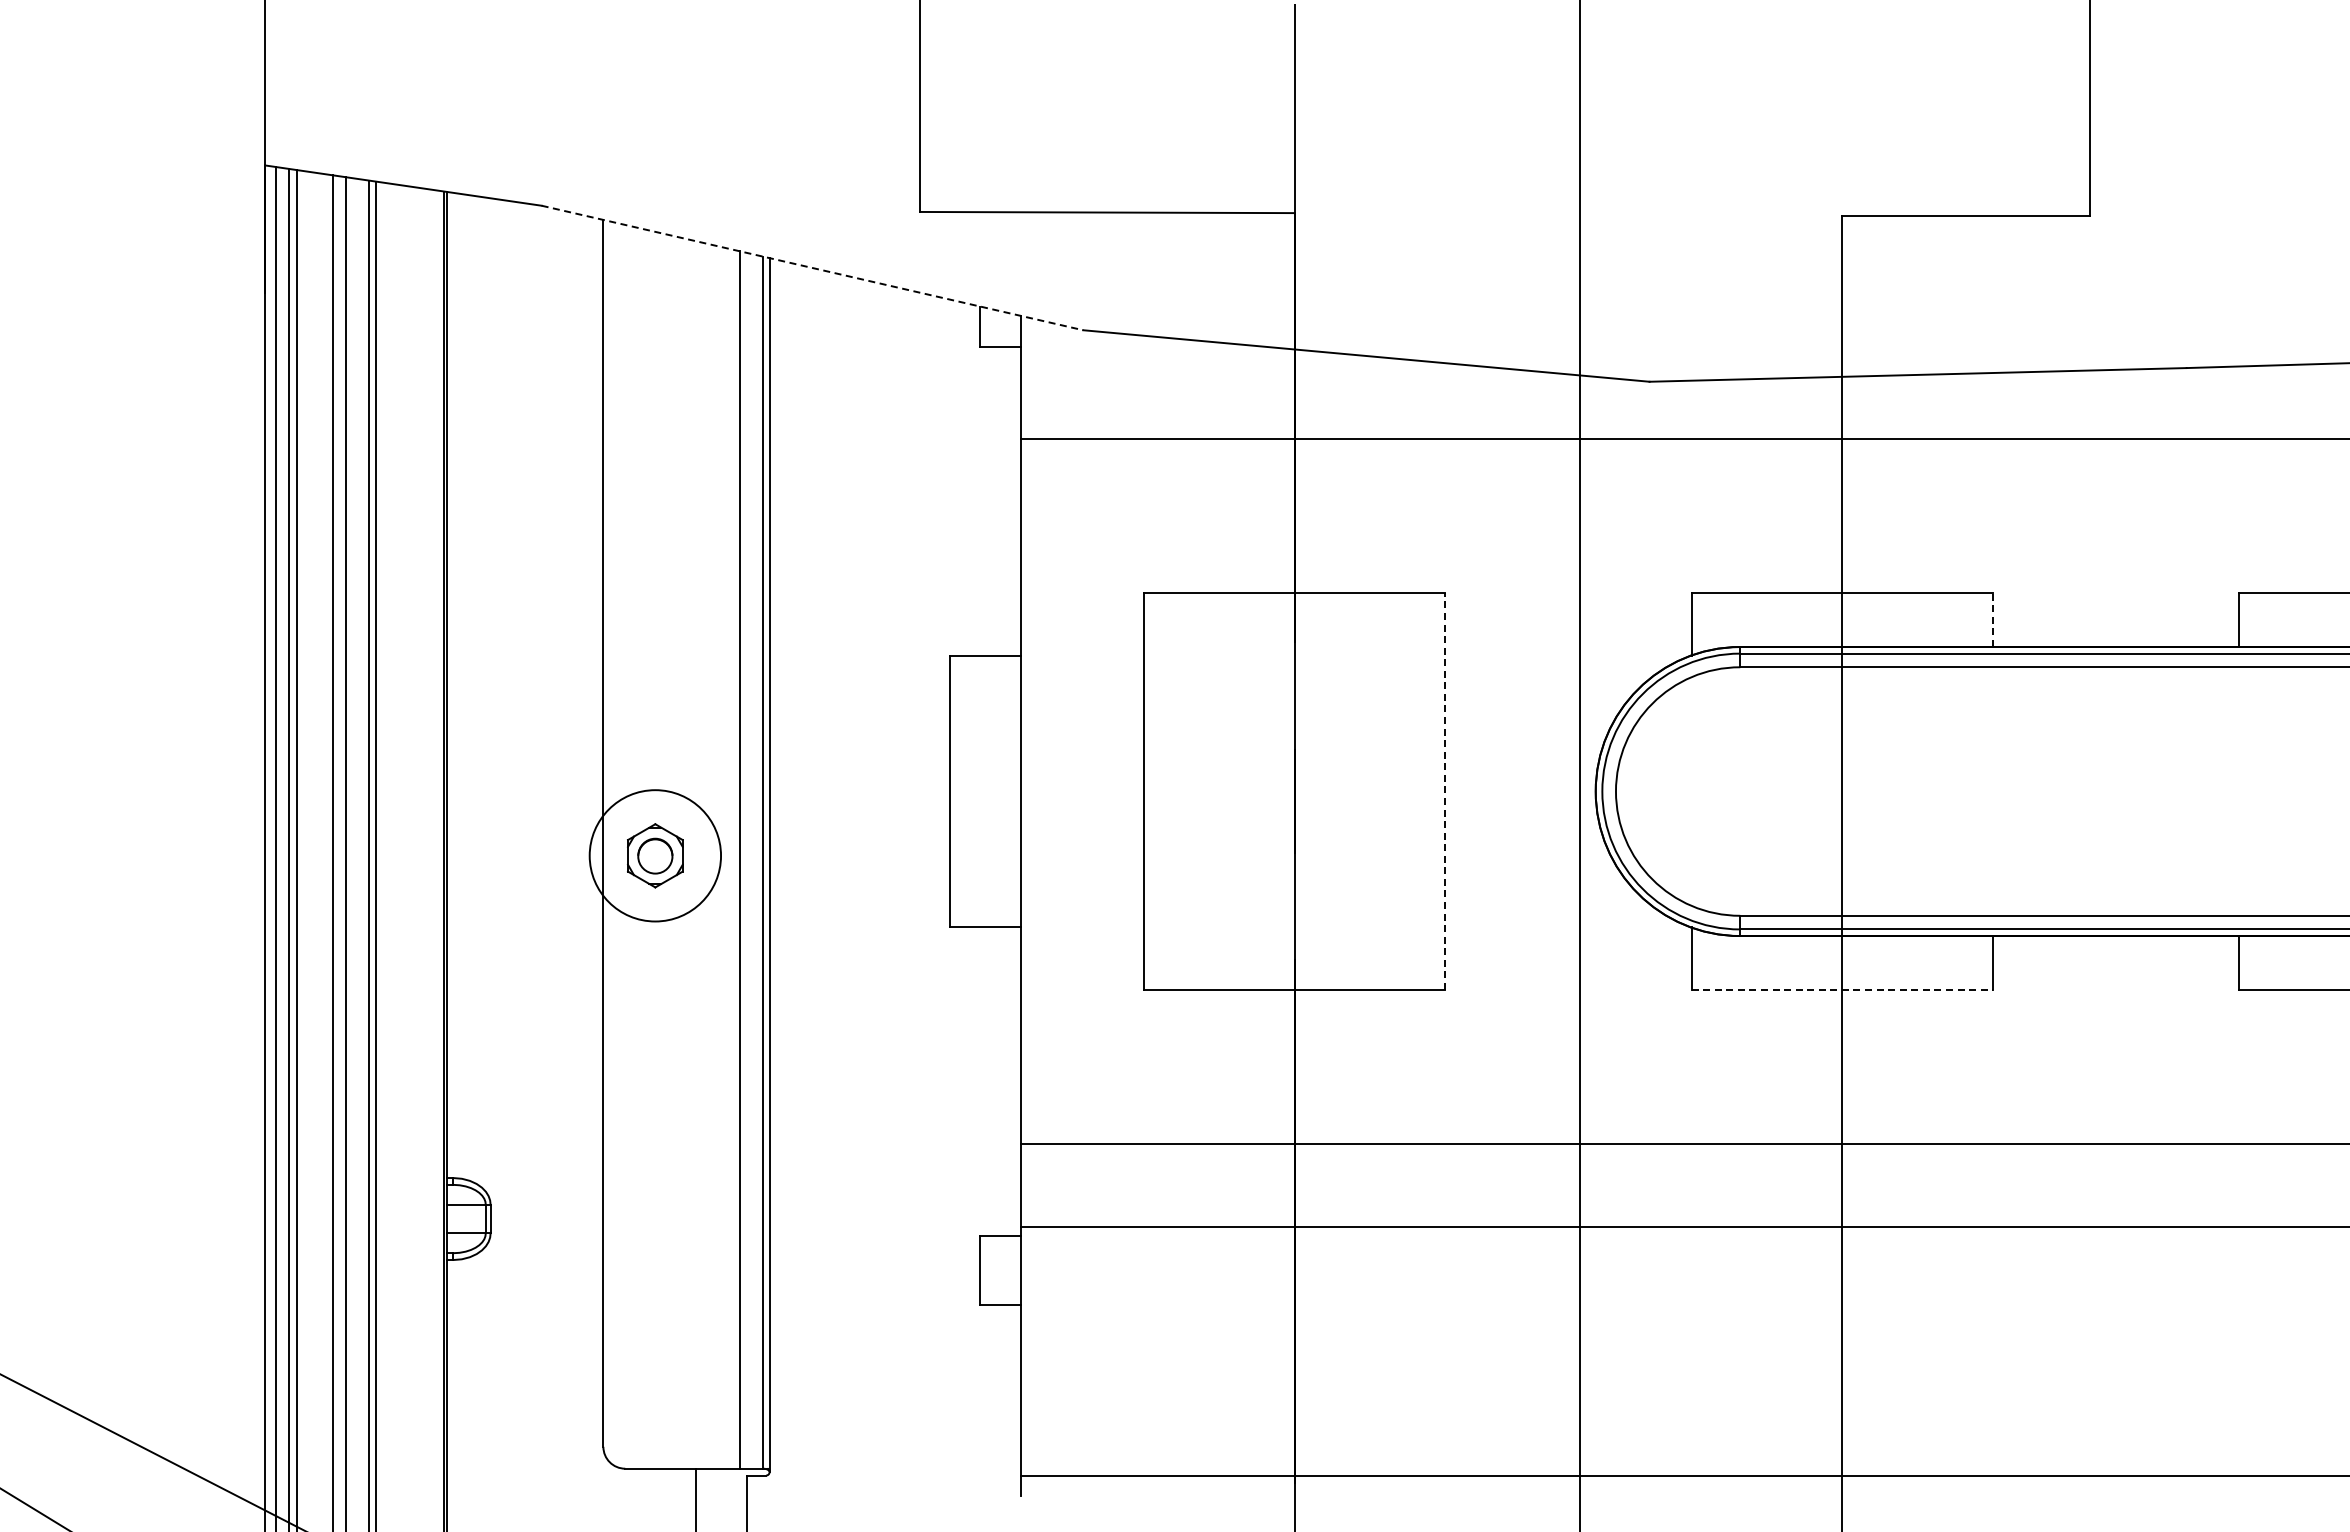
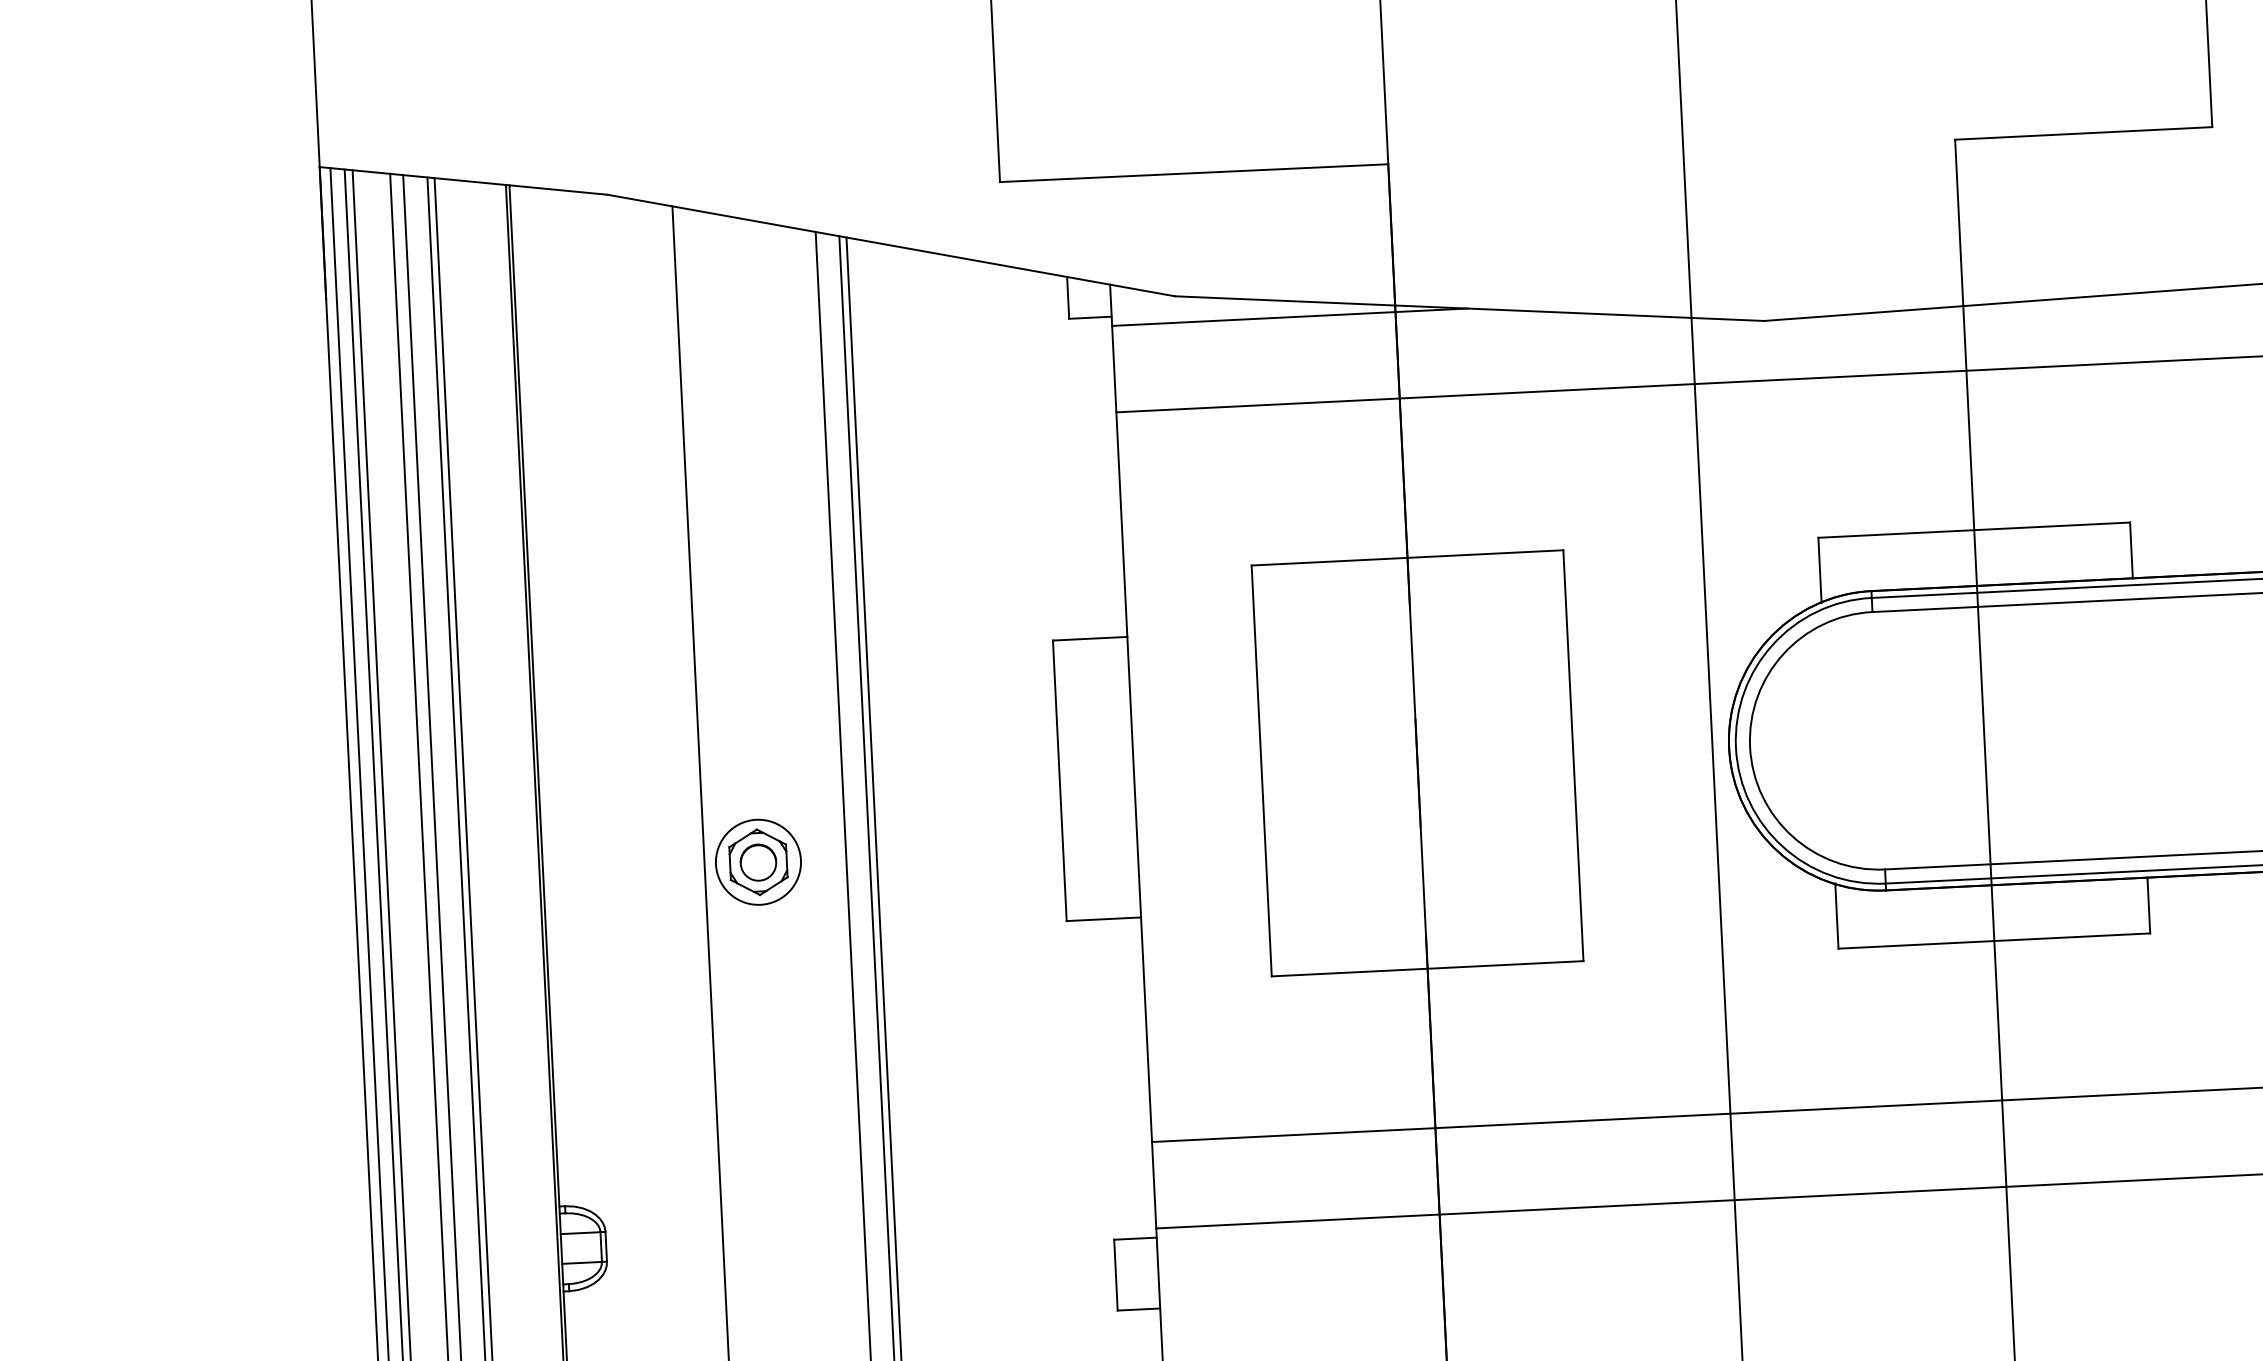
line: (812, 268) -> (891, 246), dashed -> solid
line: (1192, 355) -> (1289, 316), added
line: (1992, 620) -> (2131, 550), dashed -> solid
line: (1445, 791) -> (1573, 755), dashed -> solid
circle: (655, 855) -> (758, 861), size x0.62
line: (1842, 989) -> (1994, 940), dashed -> solid

